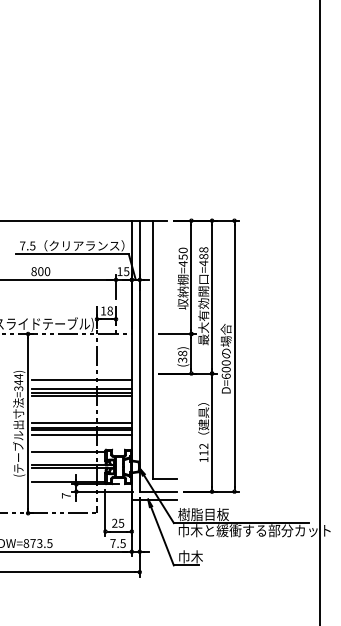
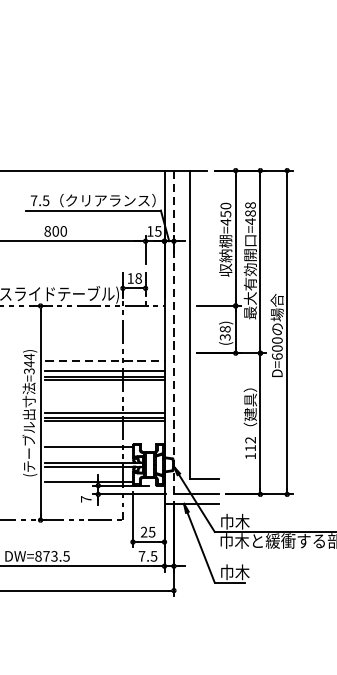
line: (139, 355) -> (173, 331), solid -> dashed
line: (82, 380) -> (105, 361), solid -> dashed
line: (81, 434) -> (104, 426), removed
text: (203, 514) -> (250, 521), 樹脂目板 -> 巾木

